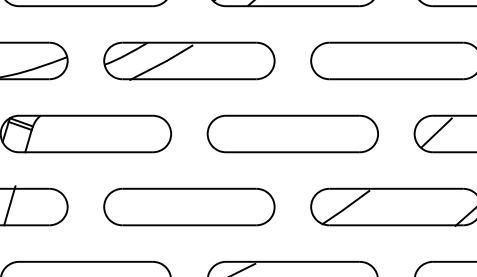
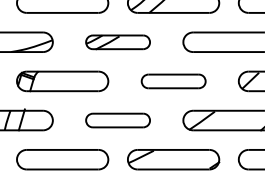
part: (188, 61) -> (117, 42), size x0.7
part: (292, 134) -> (173, 81), size x0.7
part: (188, 206) -> (117, 120), size x0.7

